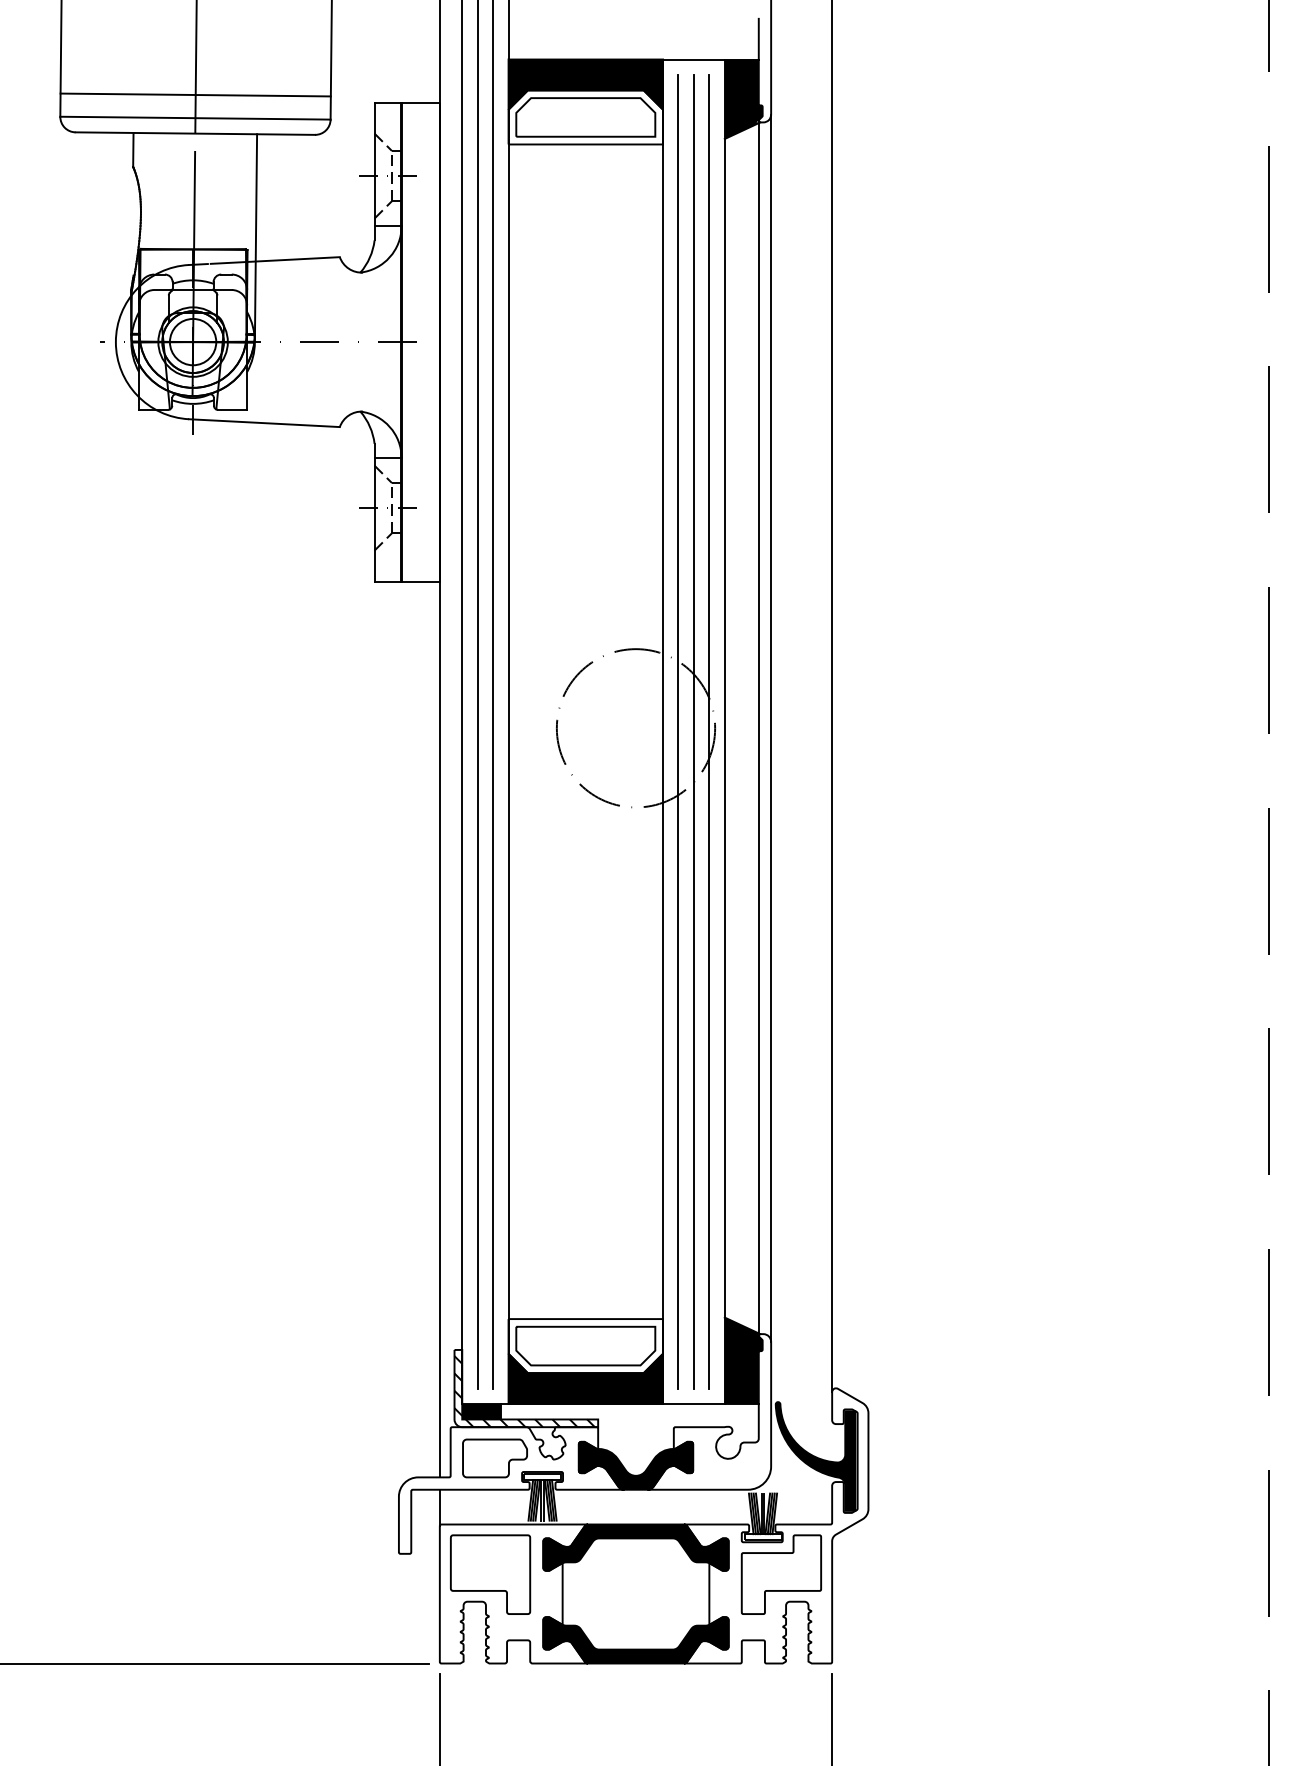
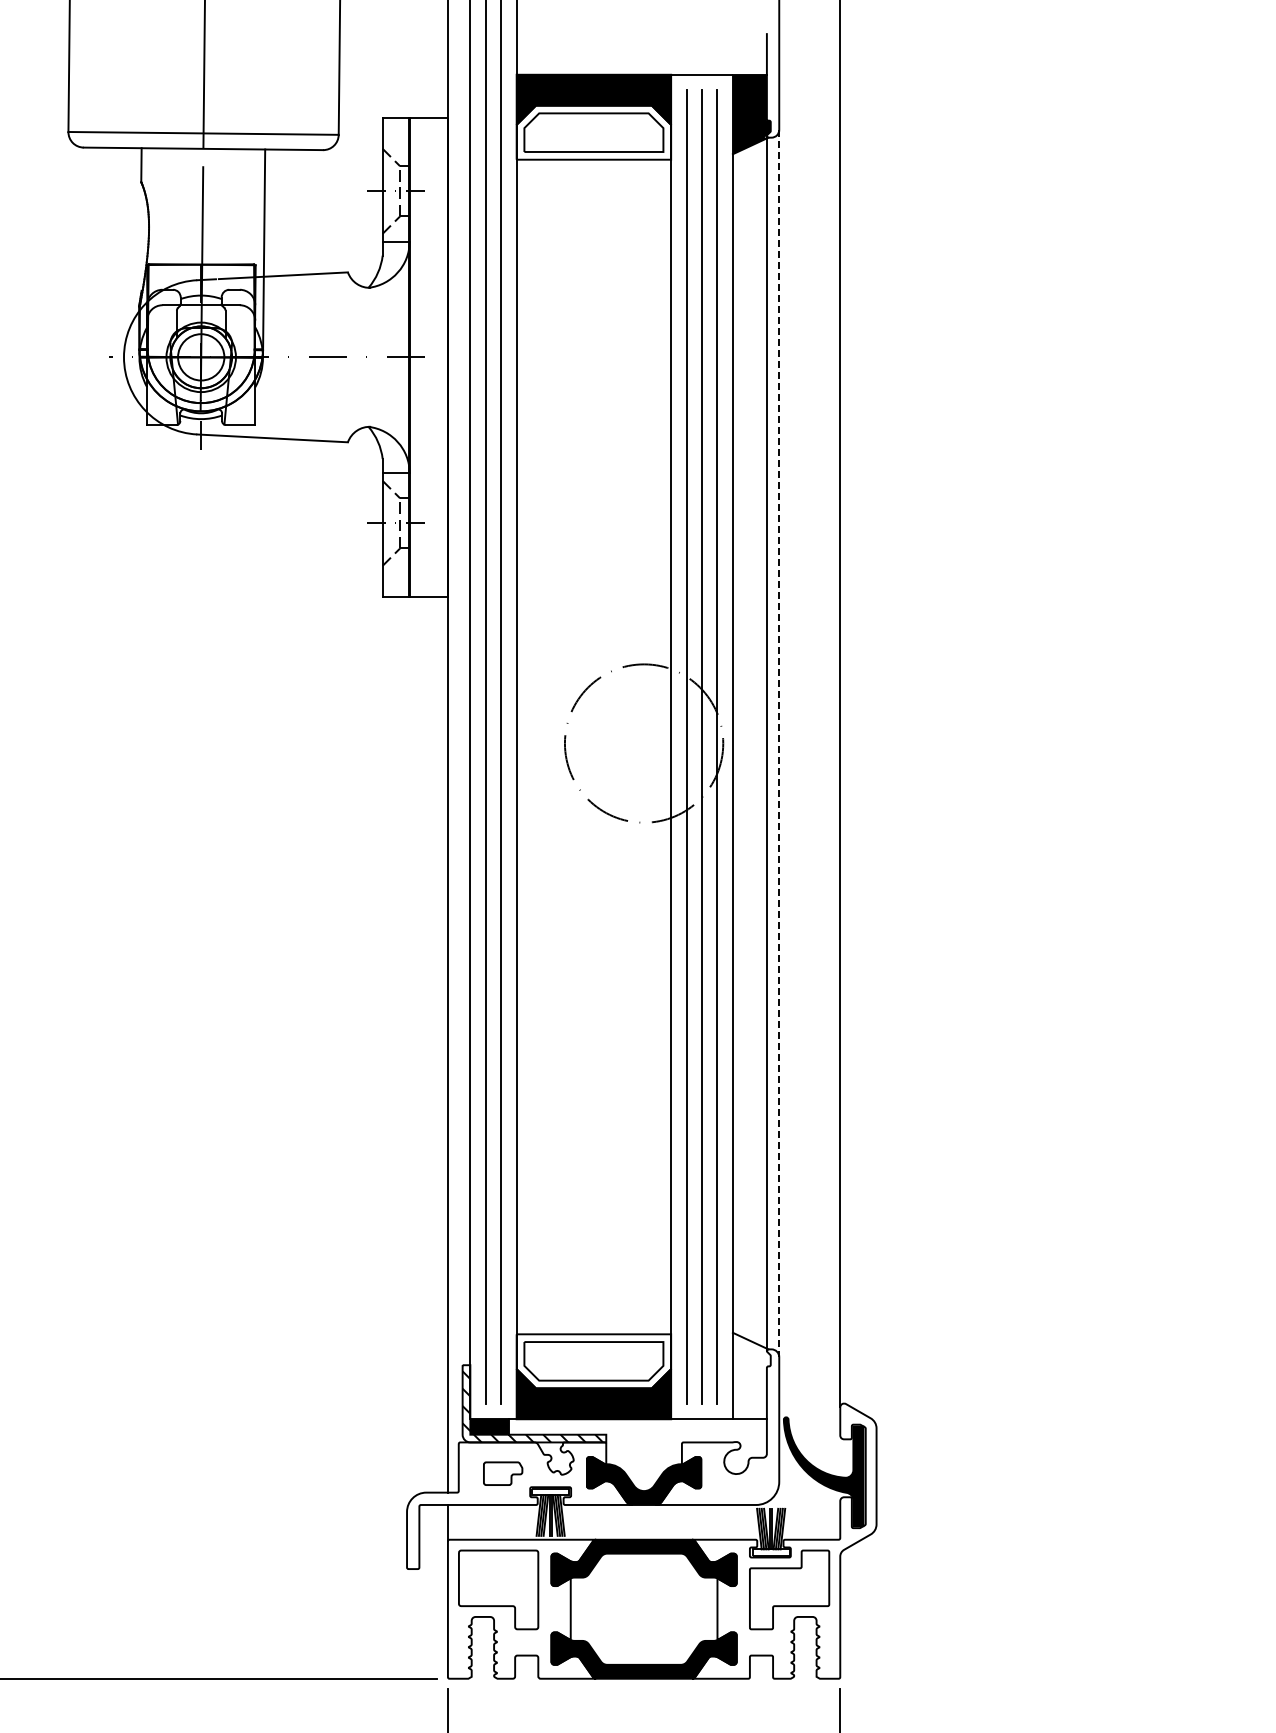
line: (195, 94) -> (203, 109), removed
line: (771, 728) -> (779, 743), solid -> dashed
fill: (743, 1360) -> (751, 1375), removed
part: (494, 1458) -> (502, 1473), size x0.6

